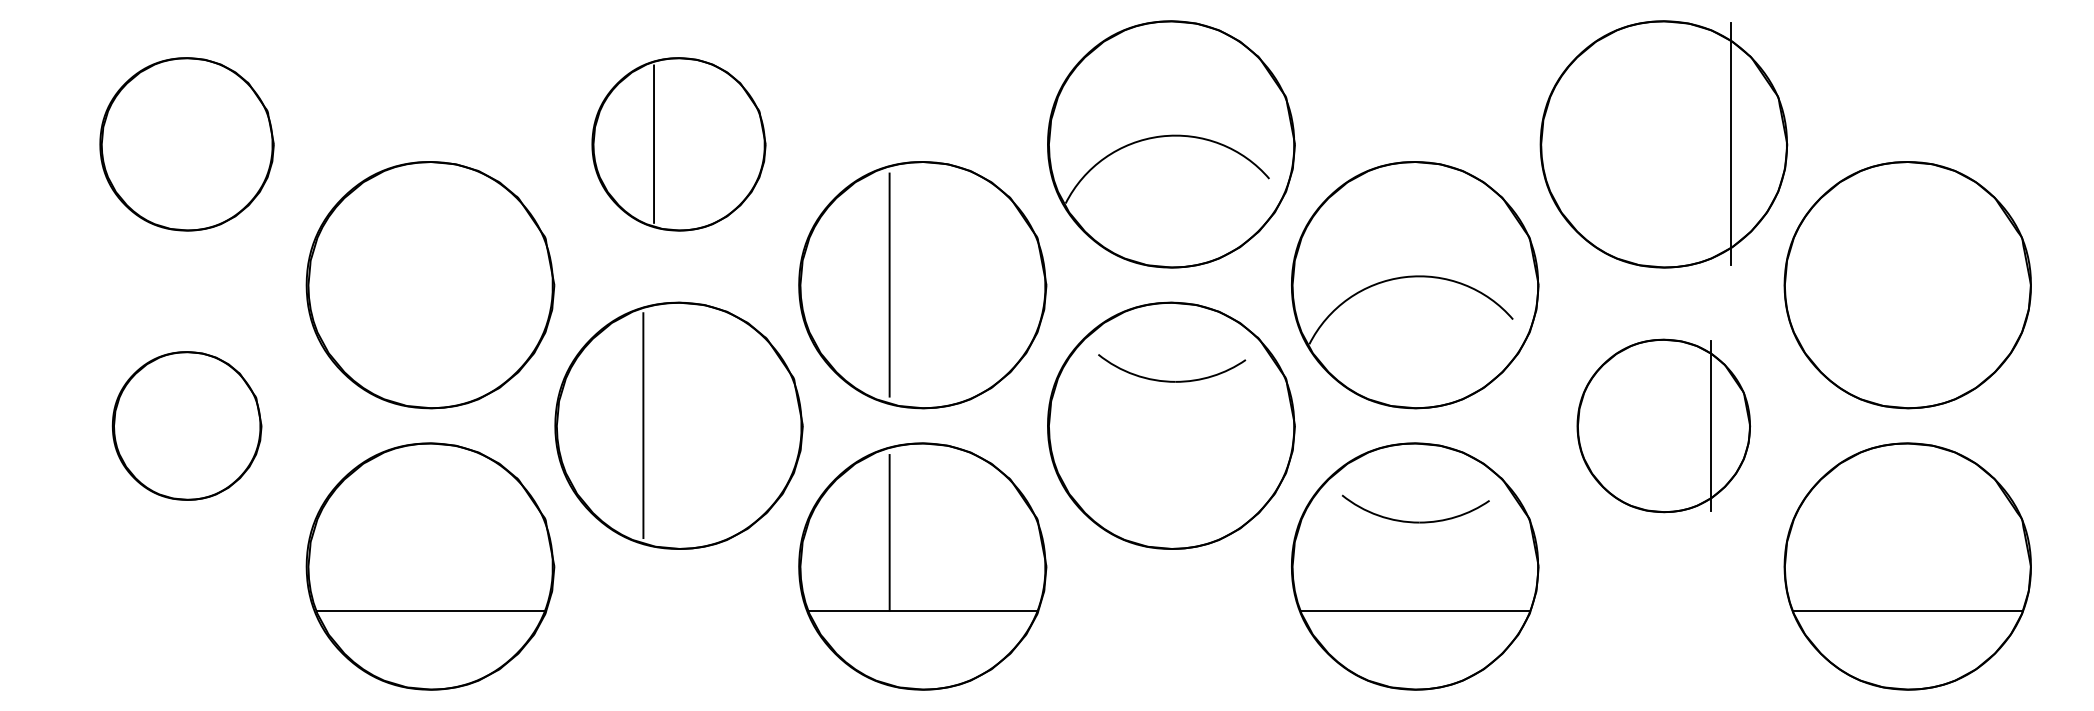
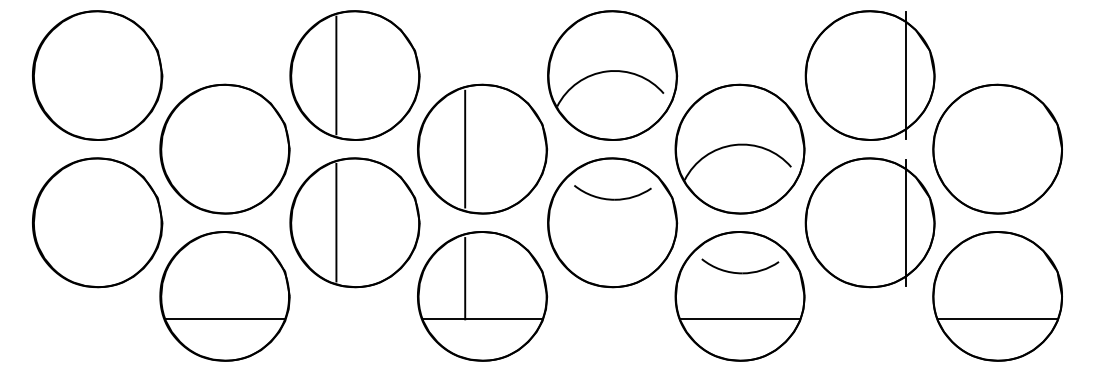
part: (186, 144) -> (97, 75), size x1.43
part: (677, 144) -> (354, 75), size x1.43
part: (186, 425) -> (97, 222), size x1.67
part: (1662, 425) -> (869, 222), size x1.43

